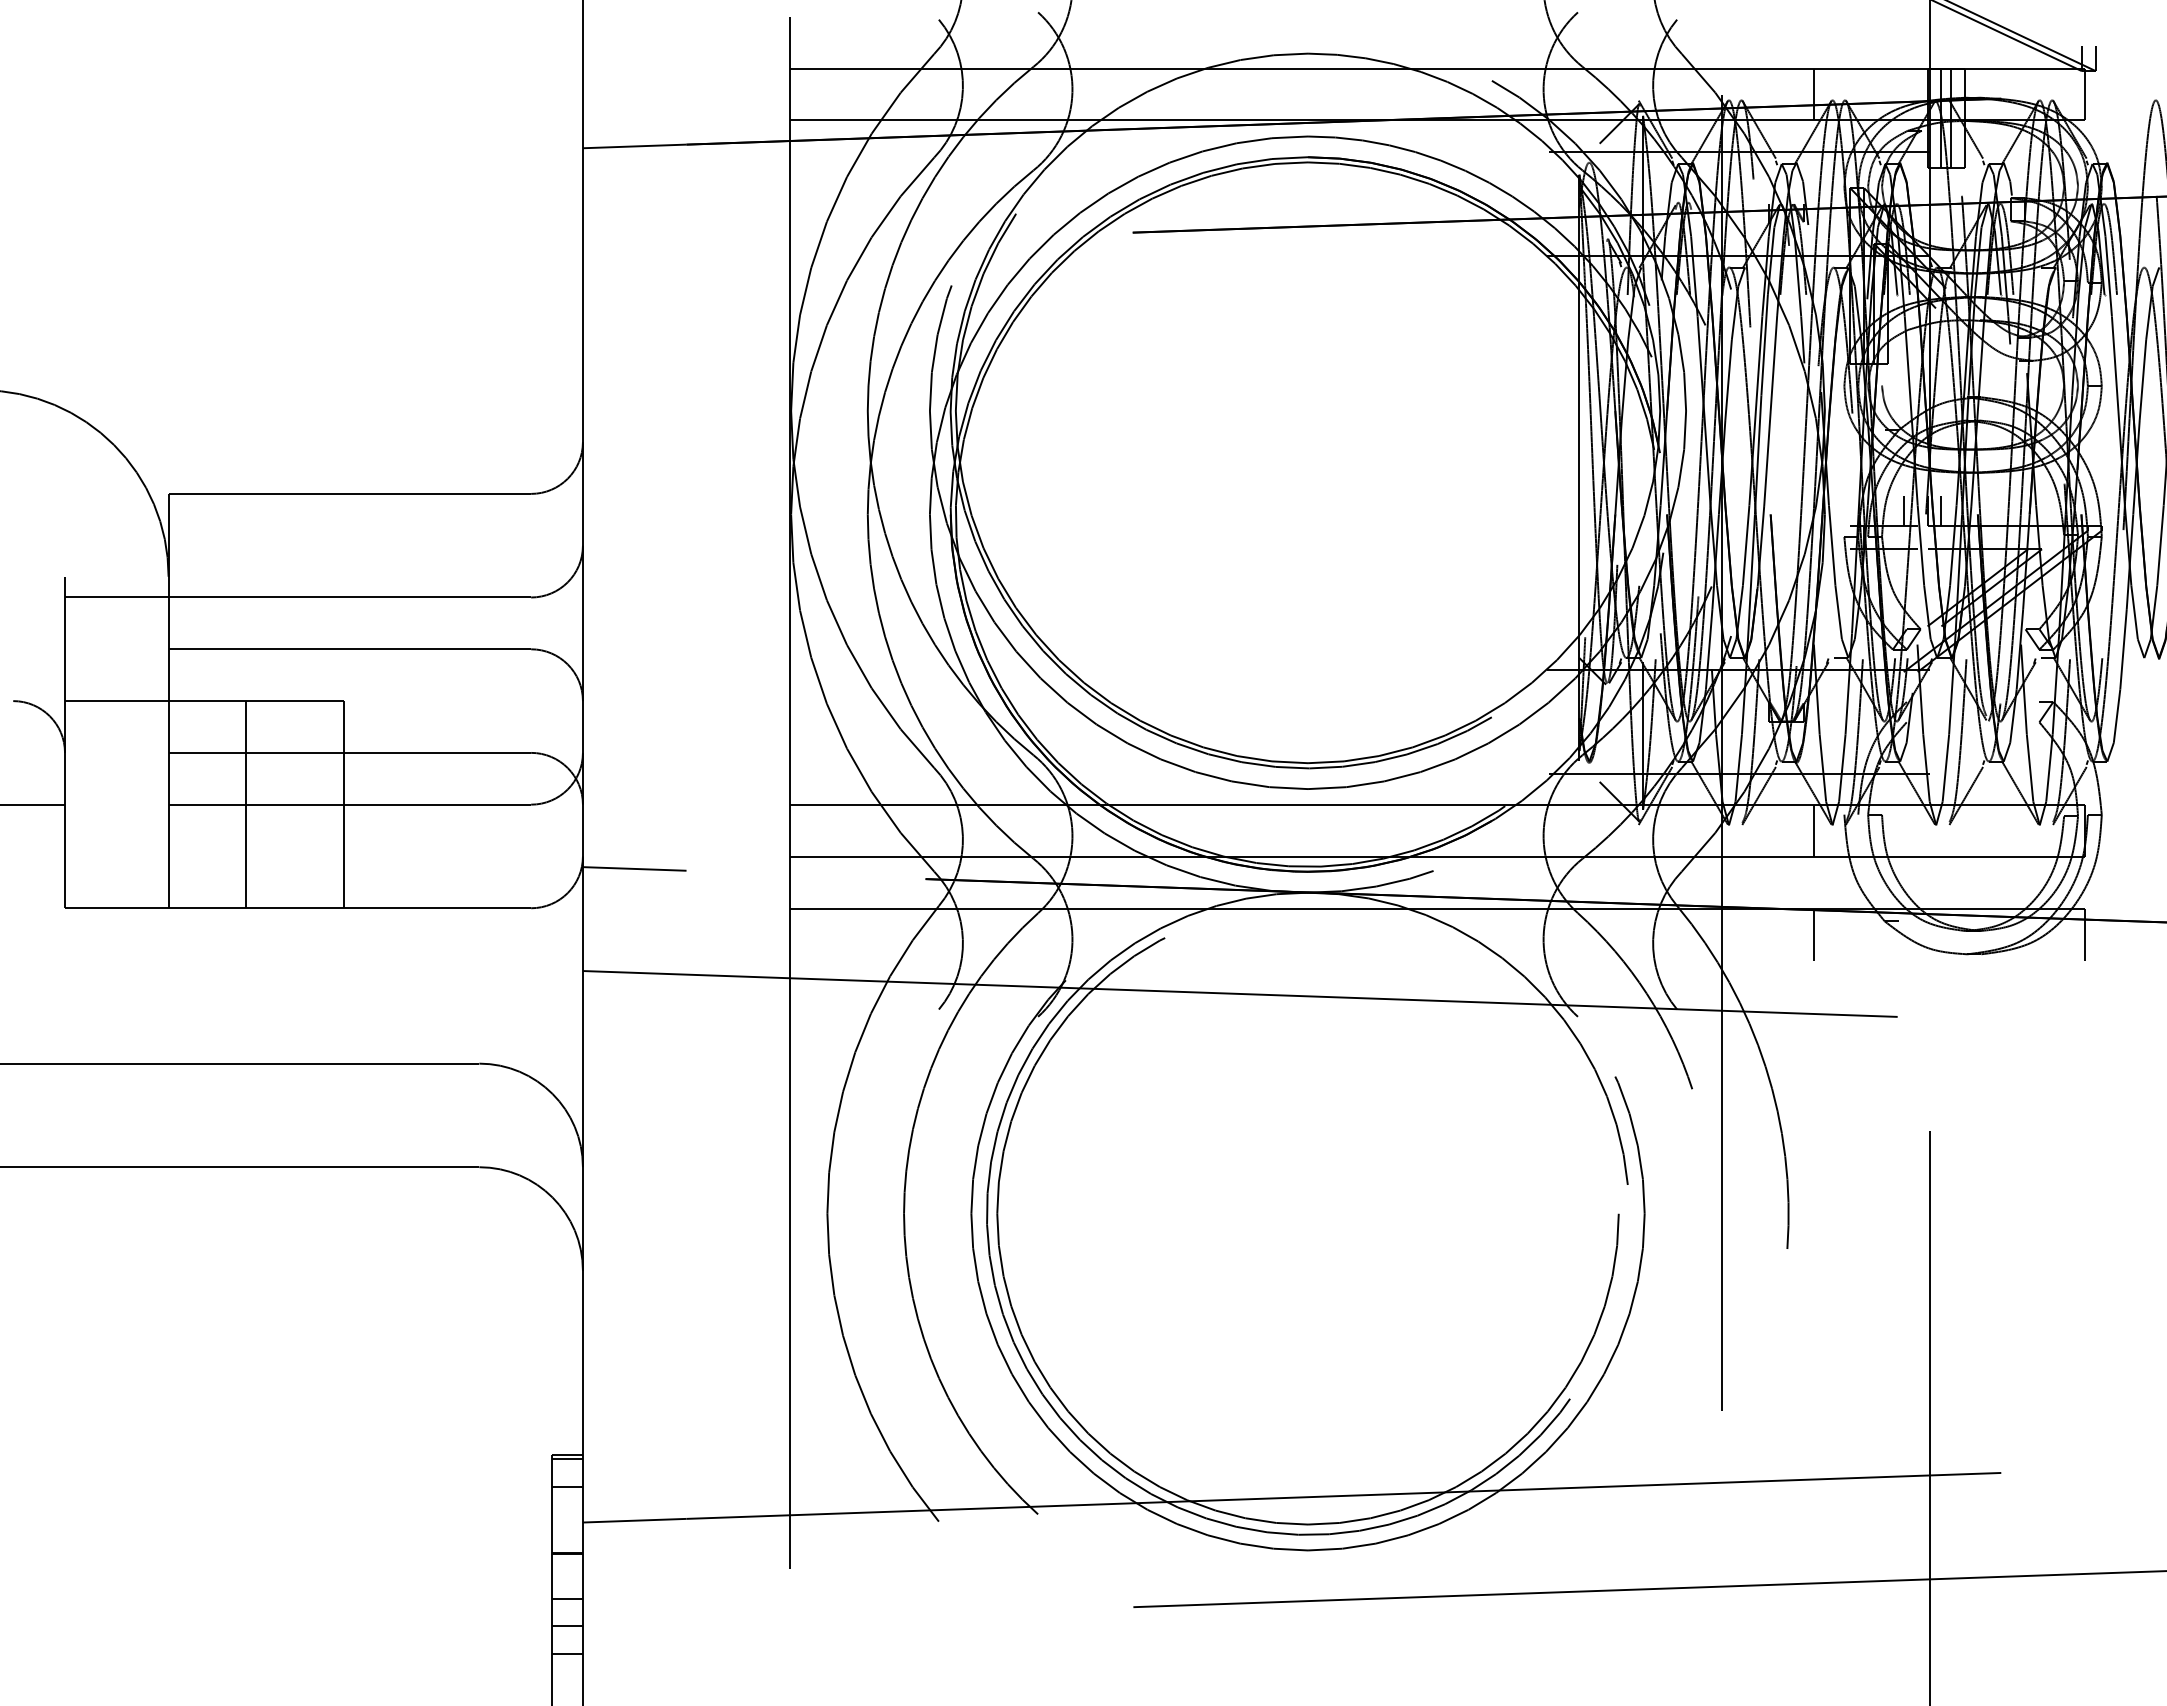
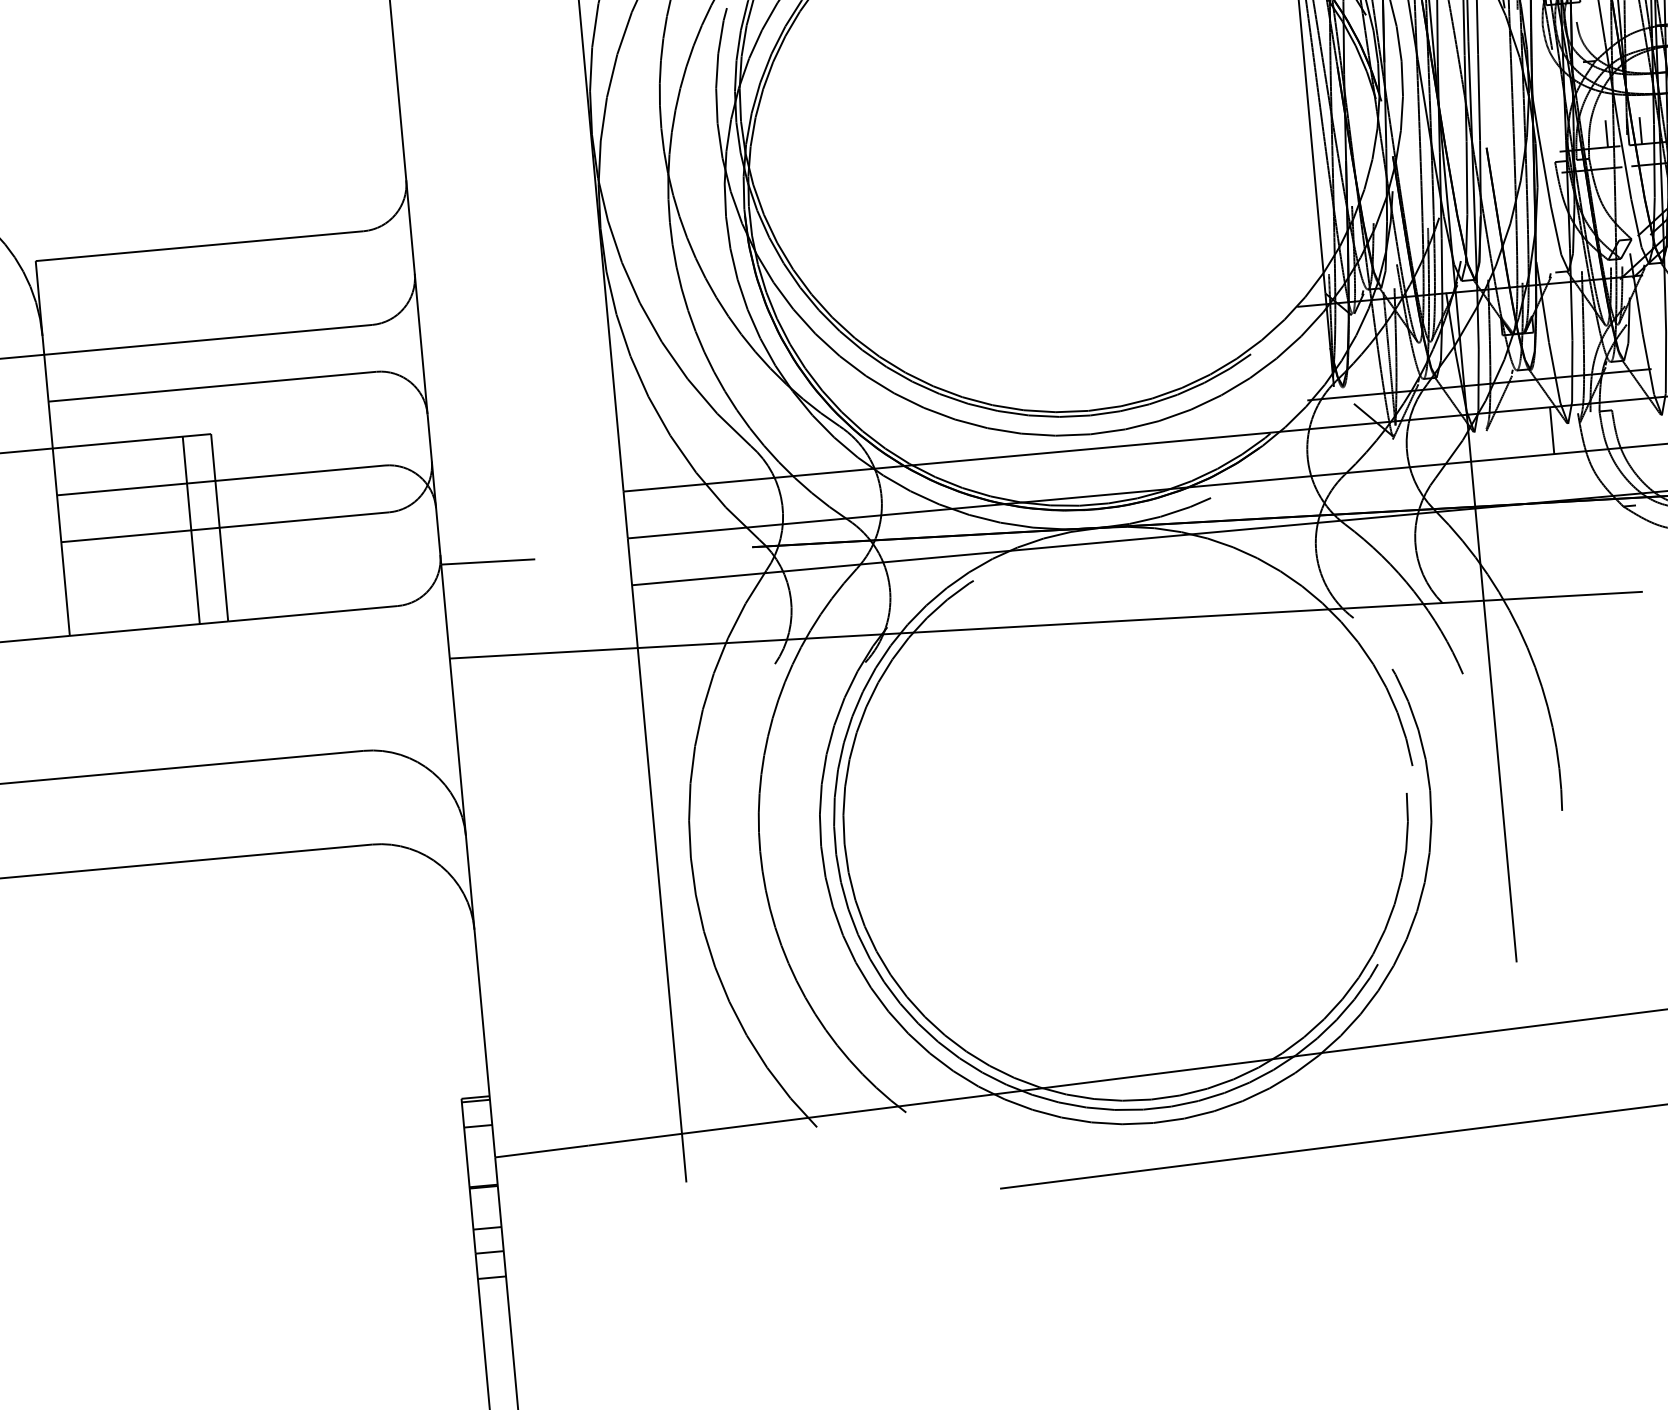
line: (246, 804) -> (191, 530), moved
line: (1814, 934) -> (1560, 524), removed

